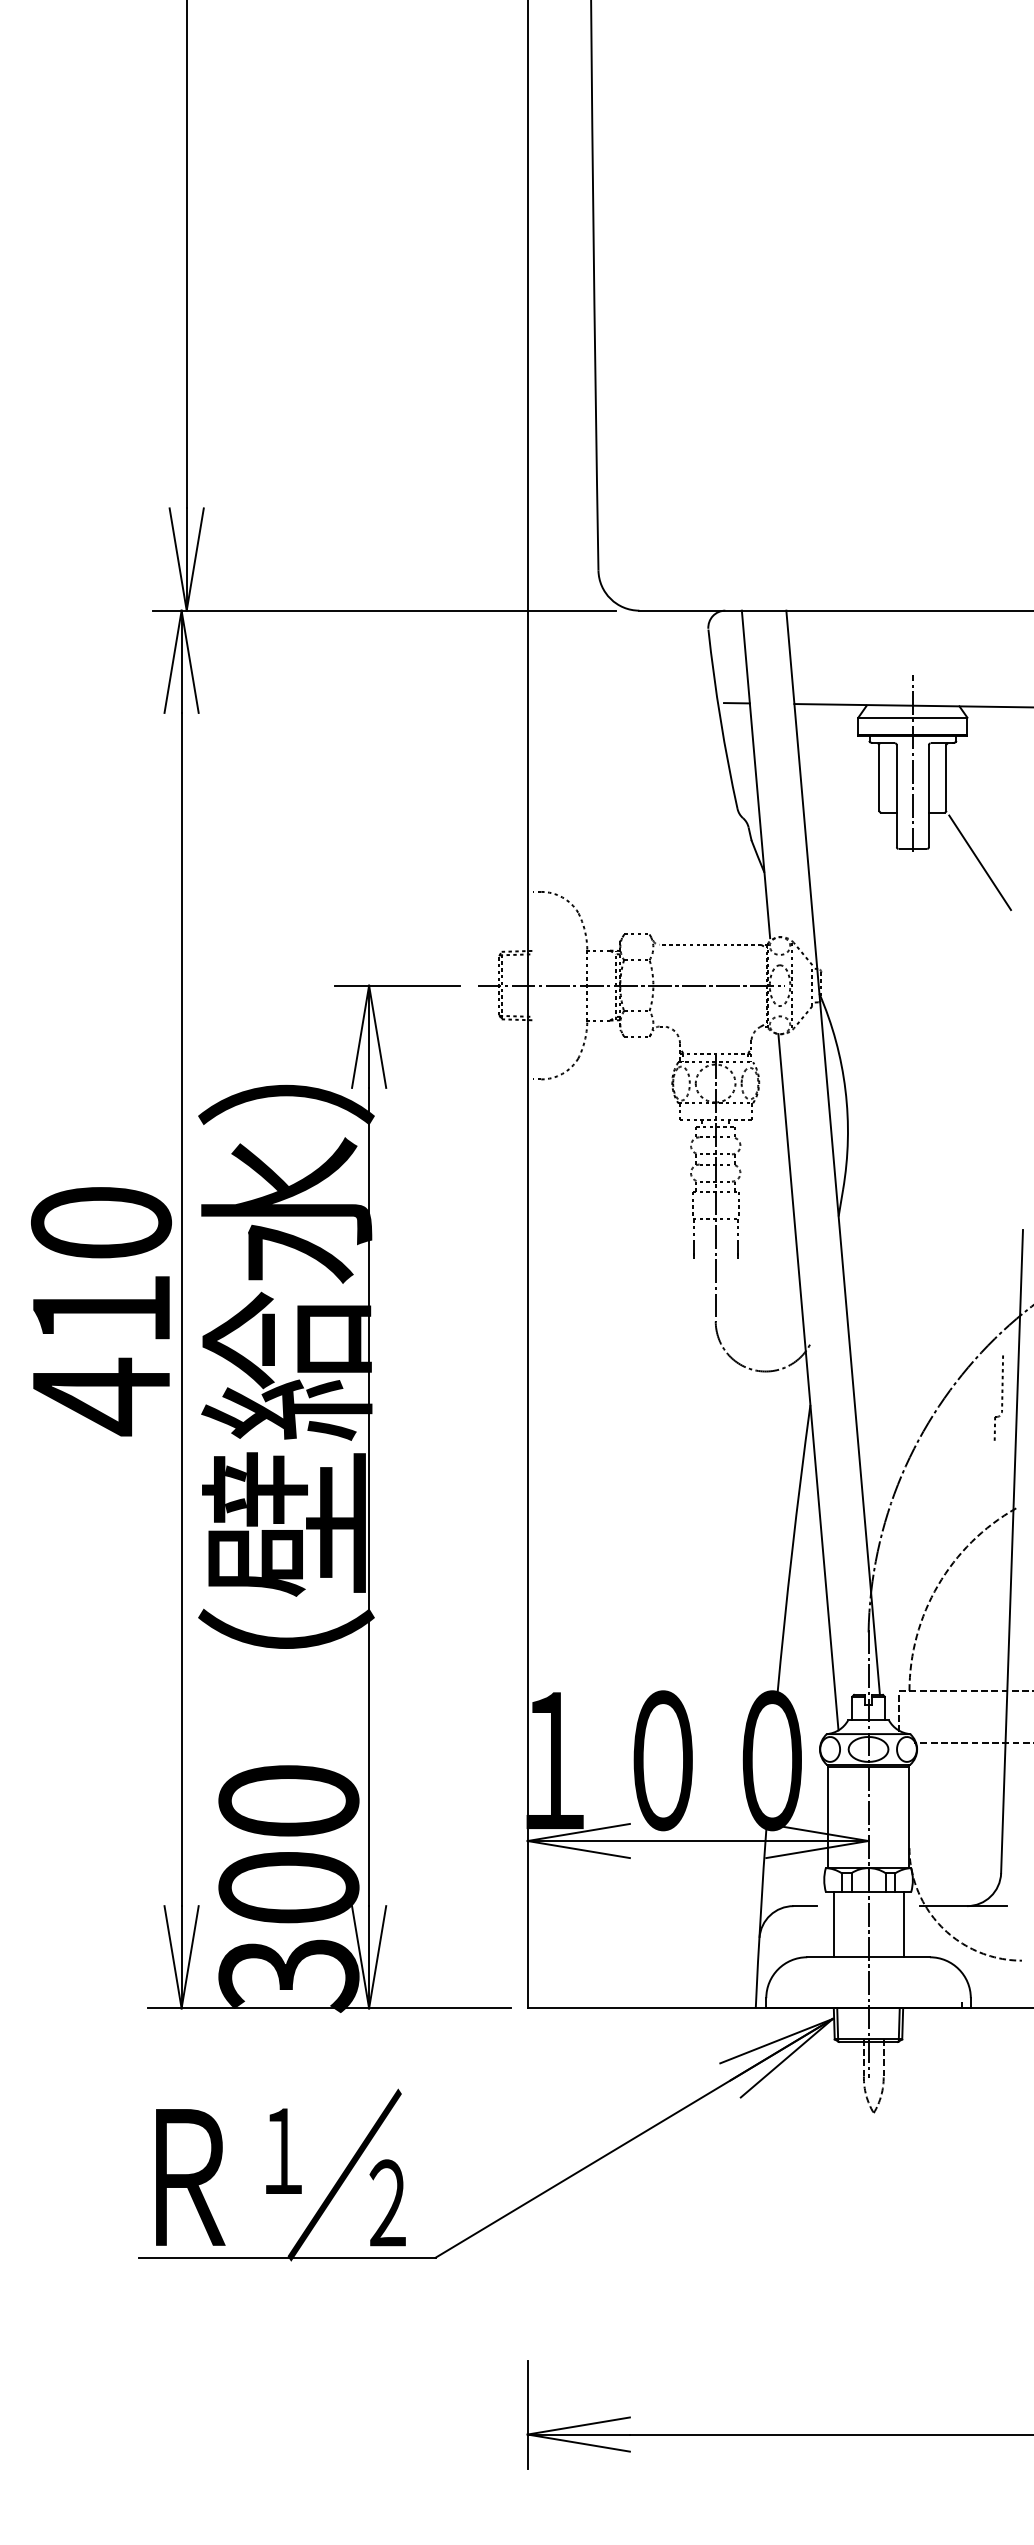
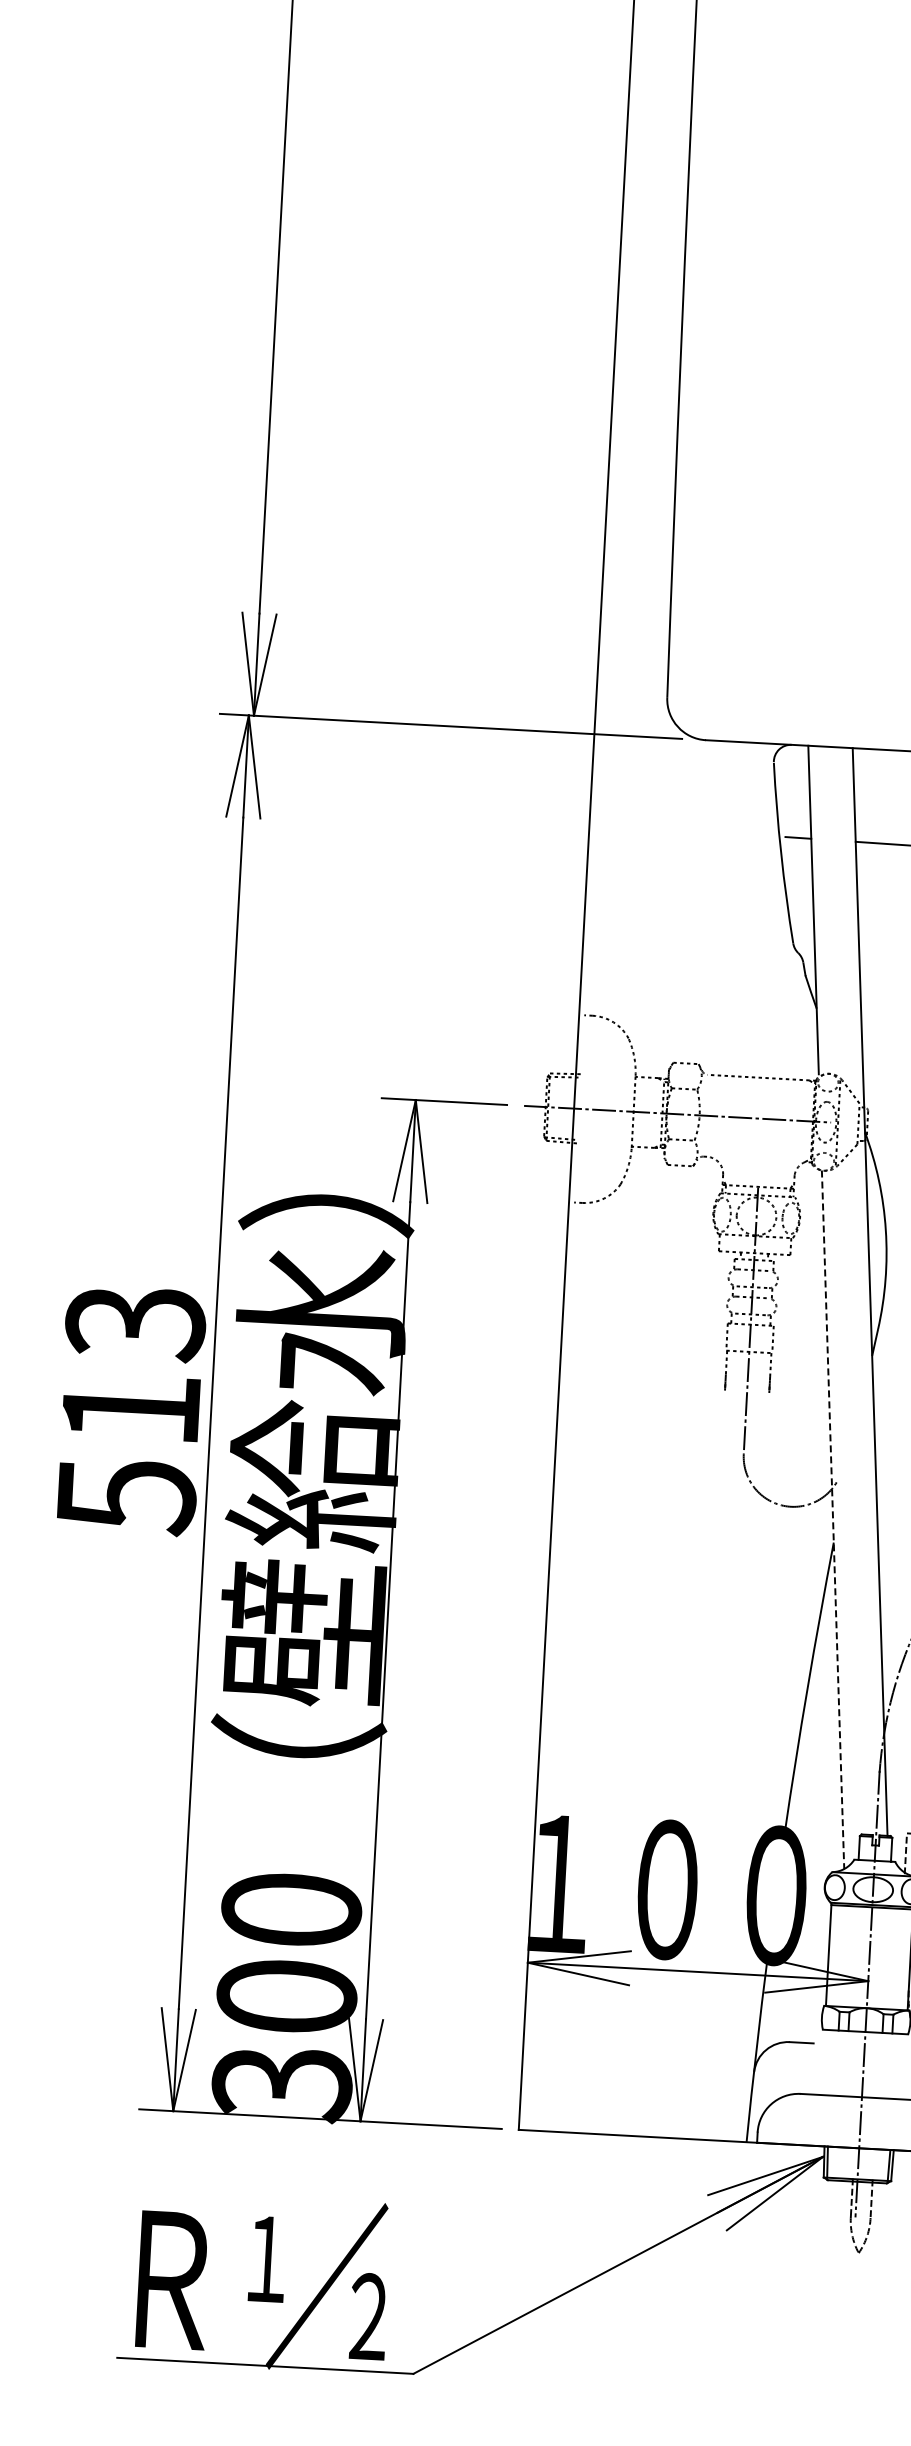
text: (101, 1311) -> (130, 1410), 410 -> 513
line: (808, 1382) -> (833, 1520), solid -> dashed
line: (833, 1924) -> (828, 2062), removed
line: (903, 1924) -> (898, 2066), removed

